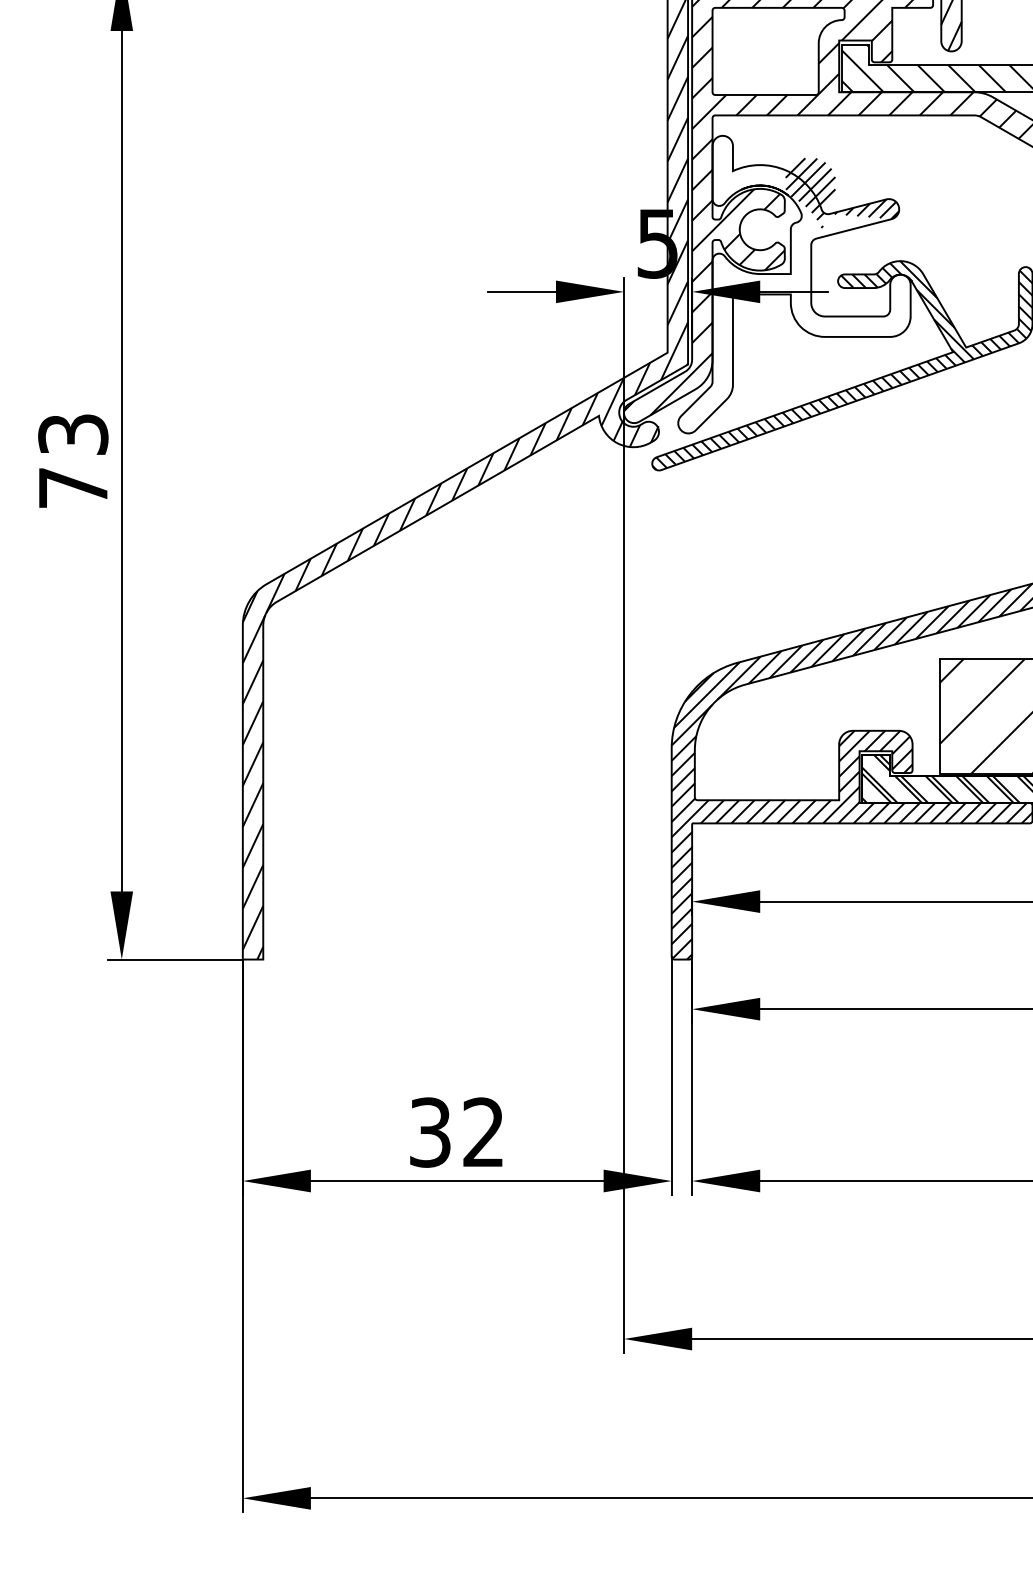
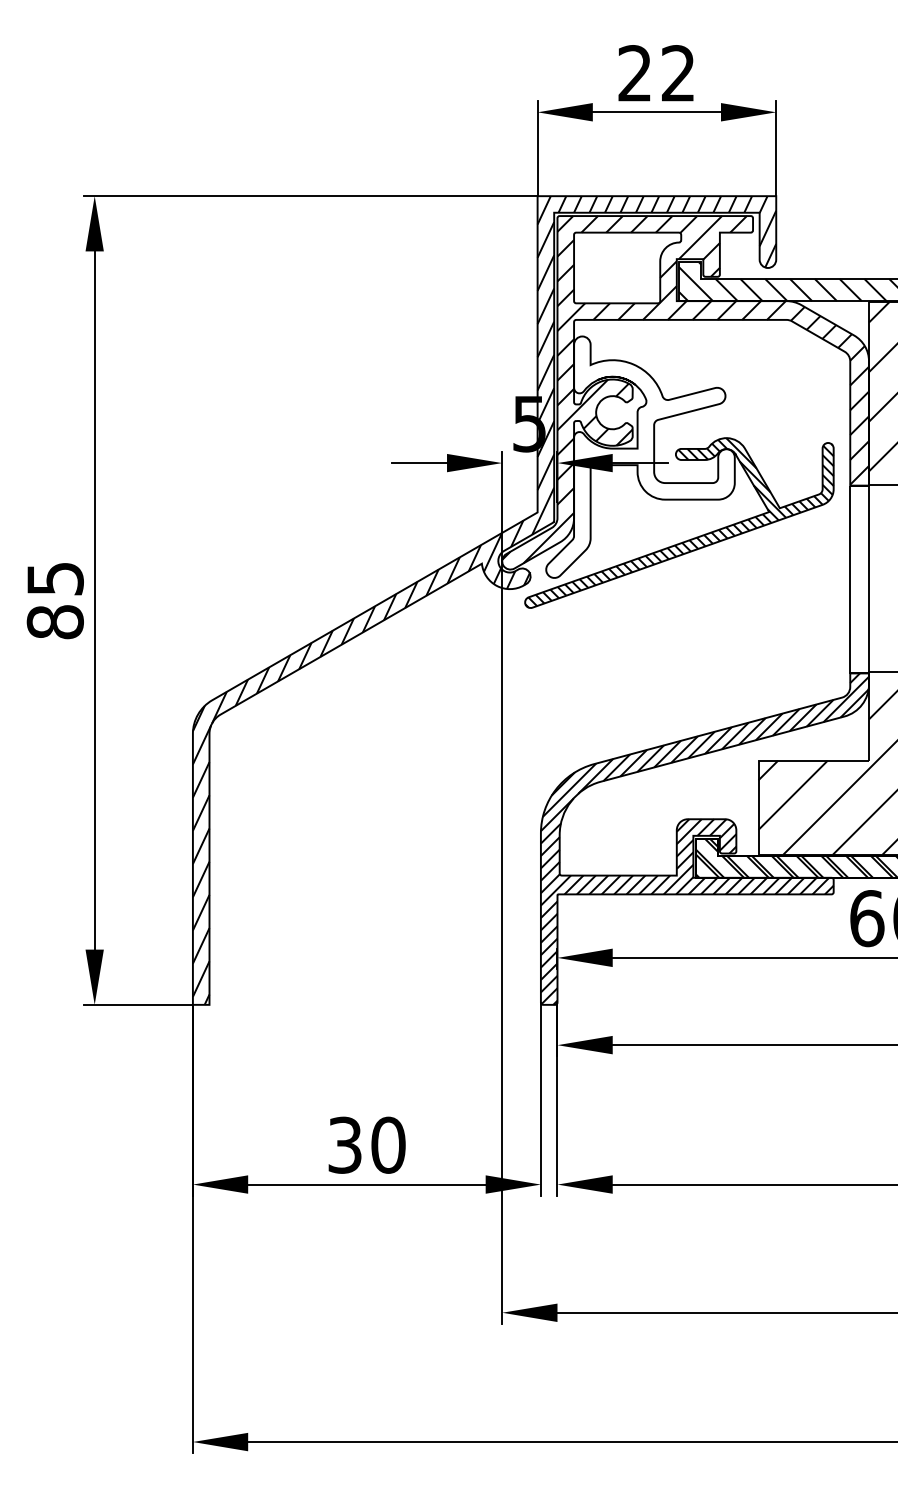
hatch: (842, 192) -> (679, 382), removed
text: (72, 461) -> (54, 600), 73 -> 85
text: (483, 1131) -> (388, 1144), 32 -> 30

